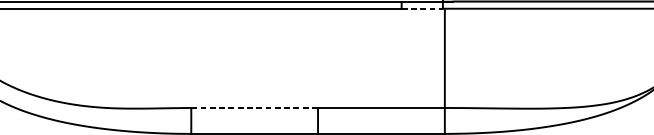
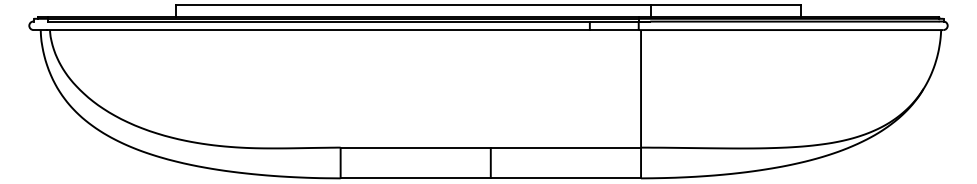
line: (422, 9) -> (614, 30), dashed -> solid
line: (255, 107) -> (416, 147), dashed -> solid

